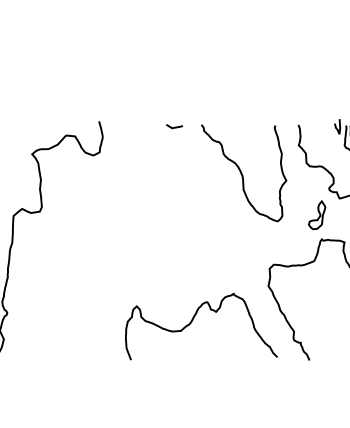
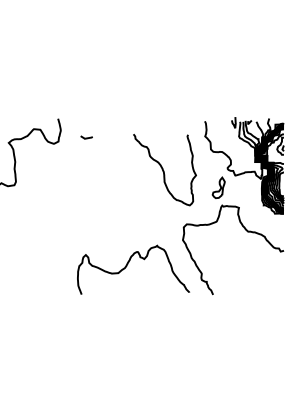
curve: (174, 126) -> (86, 137), moved
curve: (243, 174) -> (164, 170), moved

